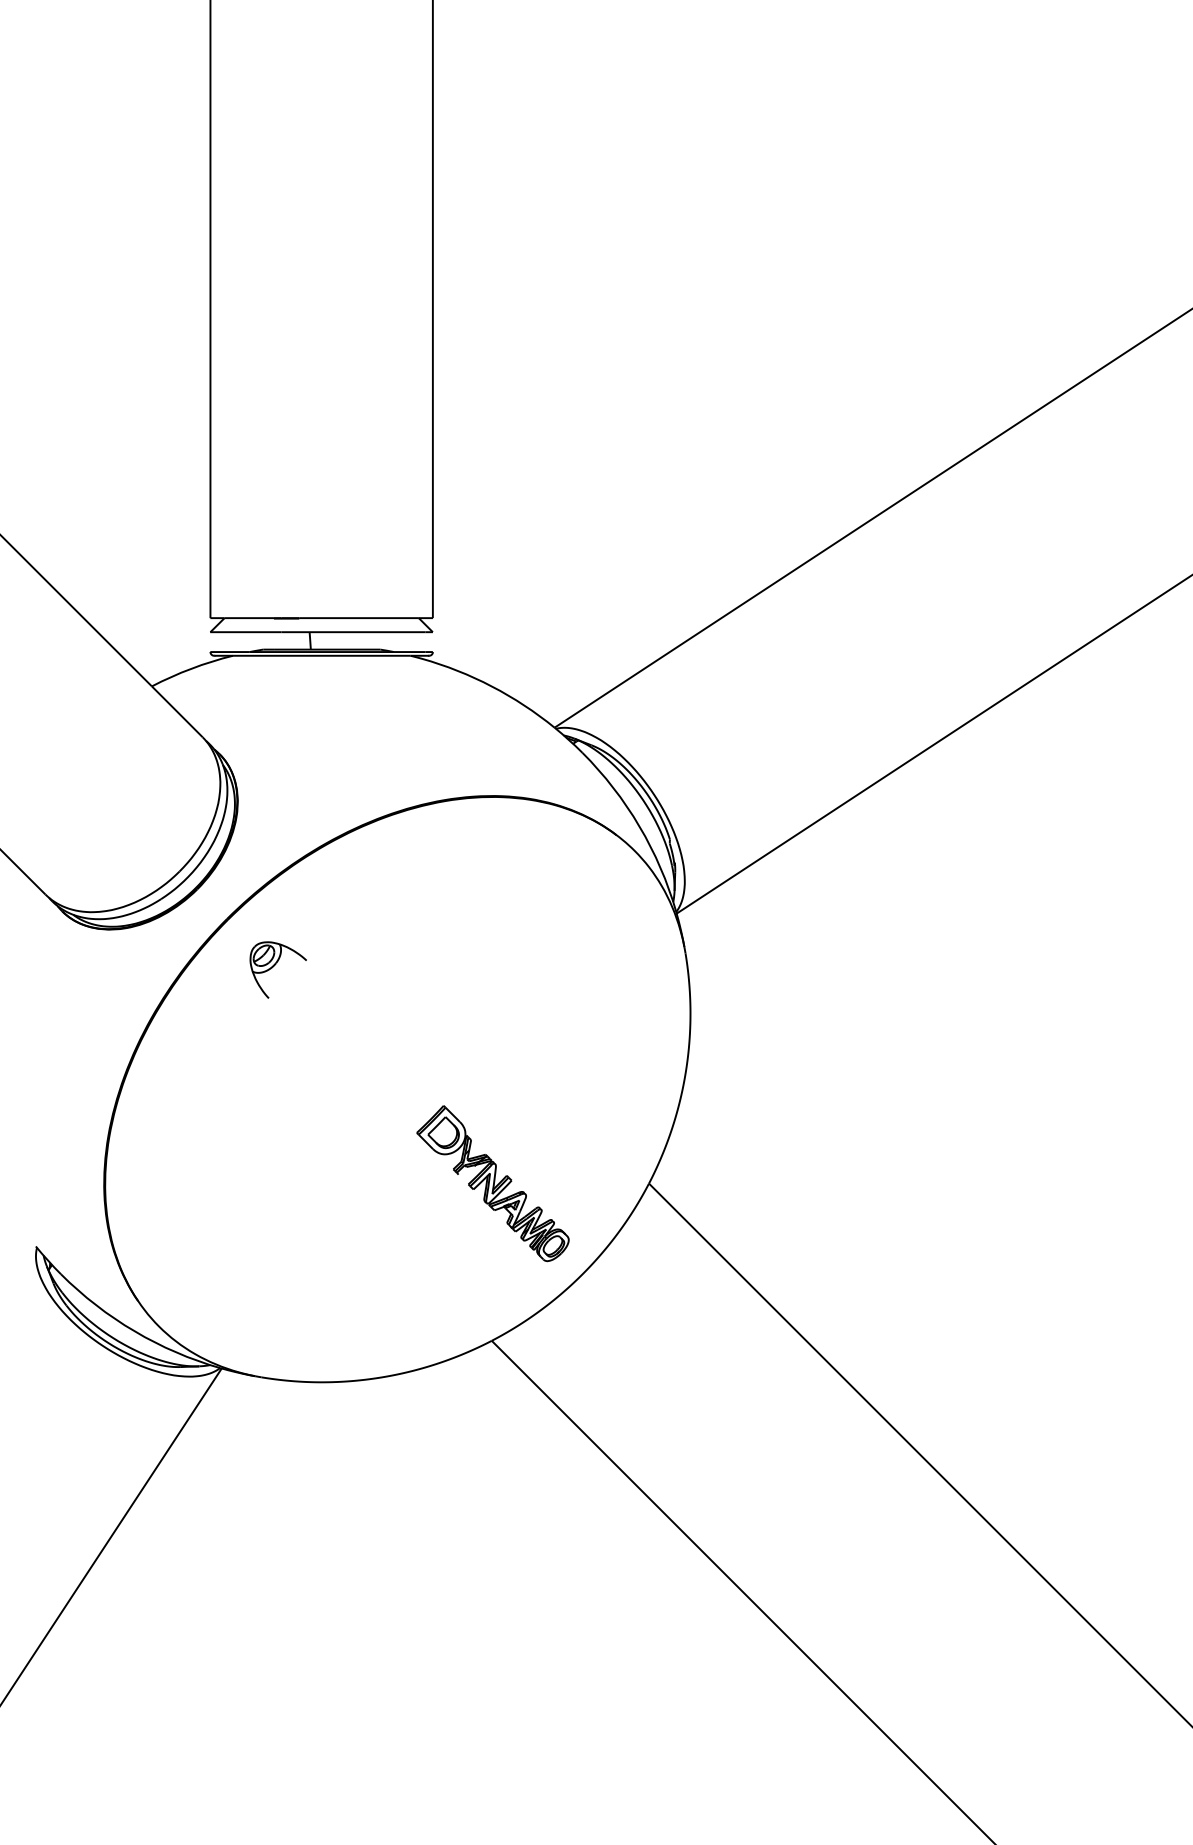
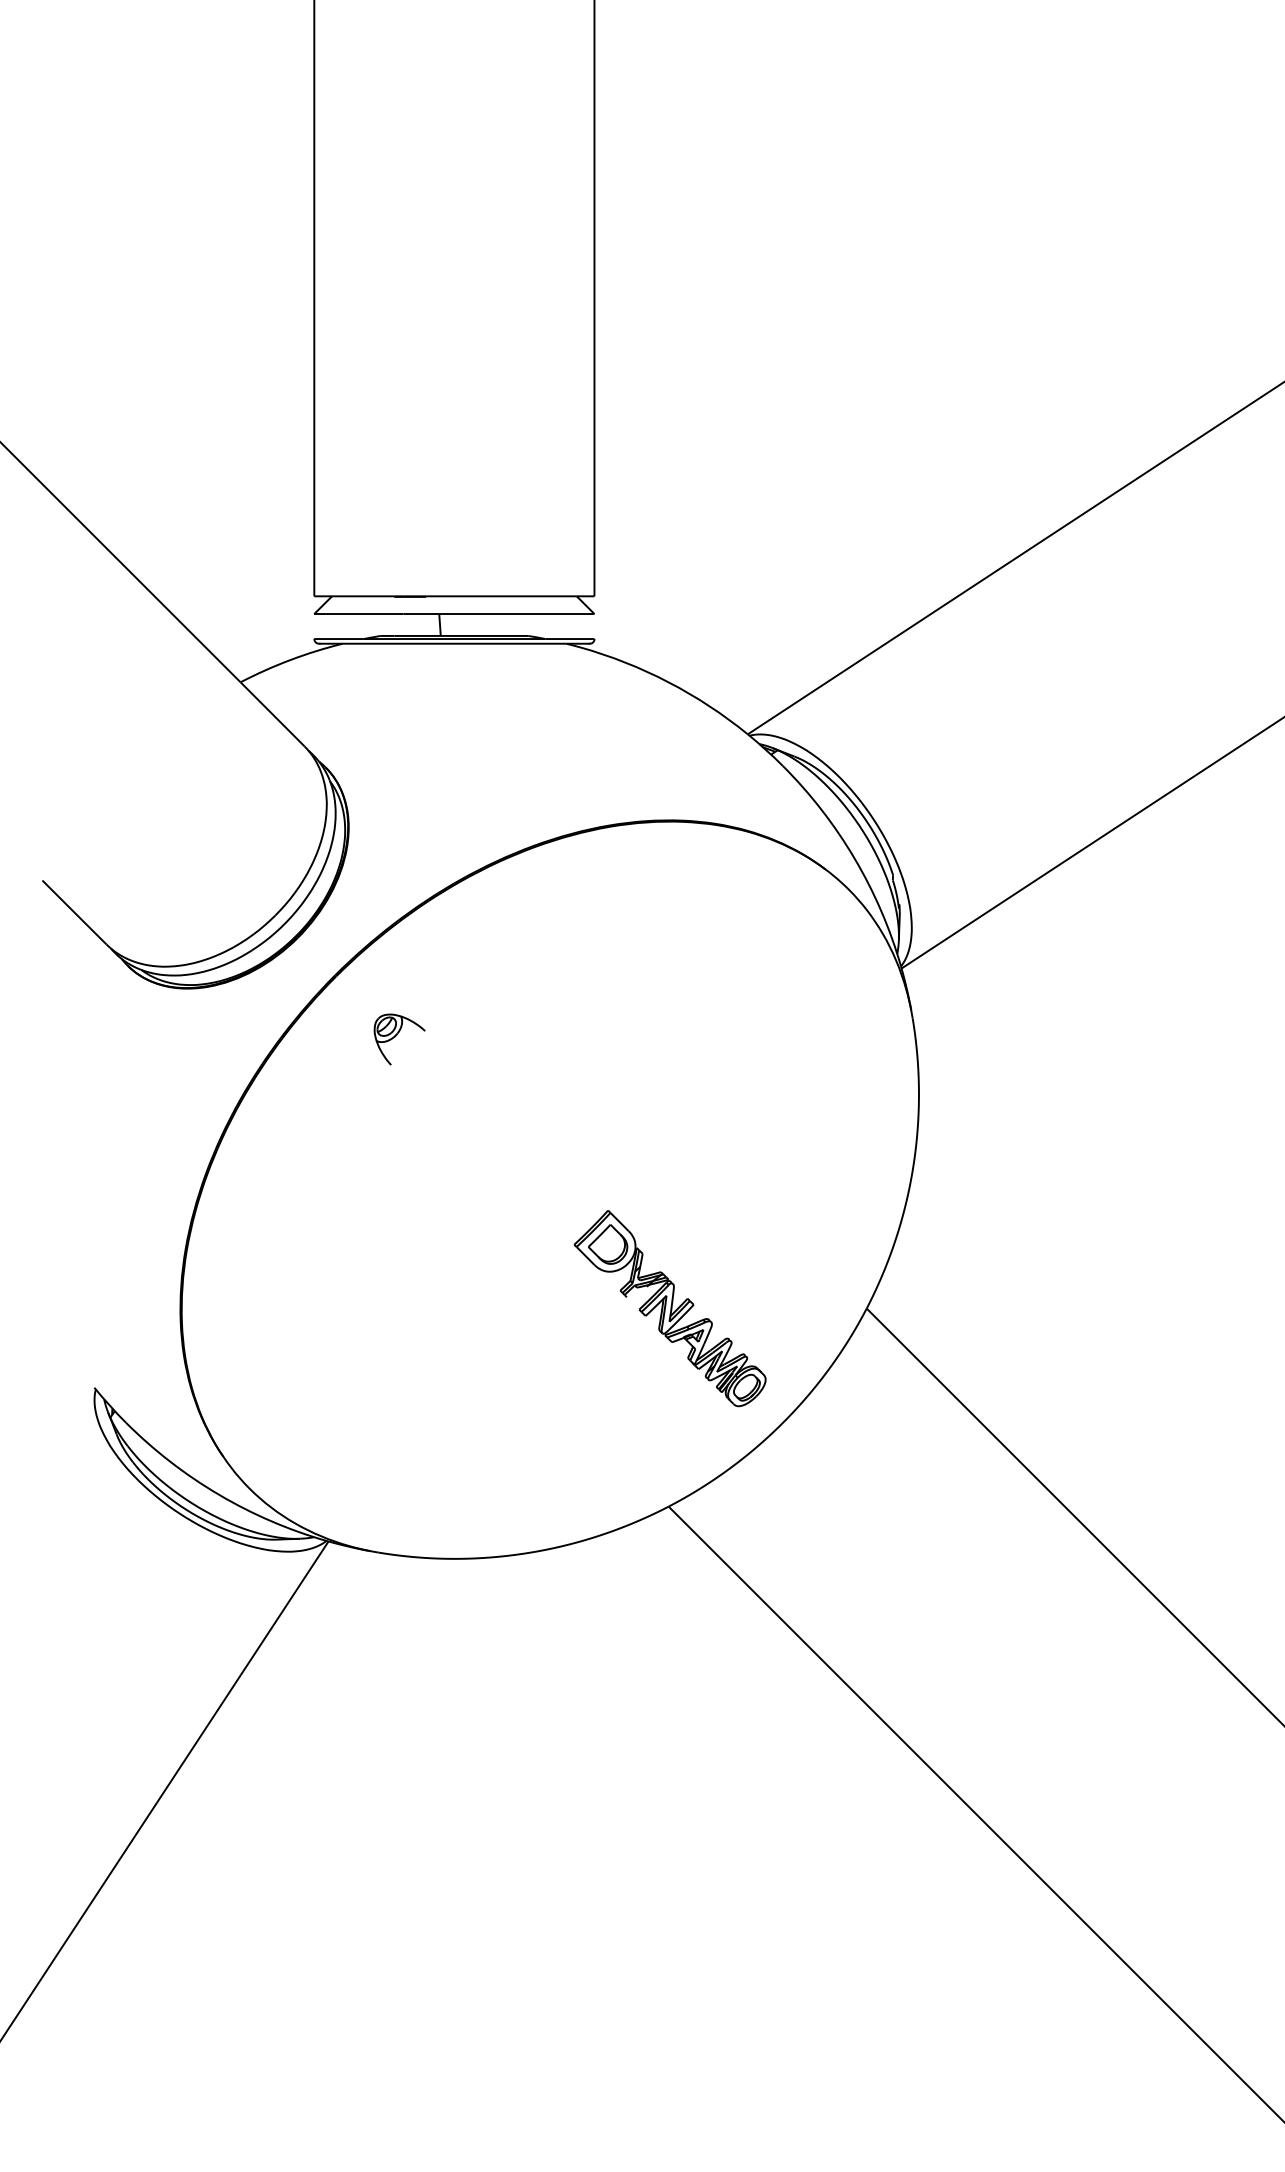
part: (277, 969) -> (398, 1038), size x0.71

